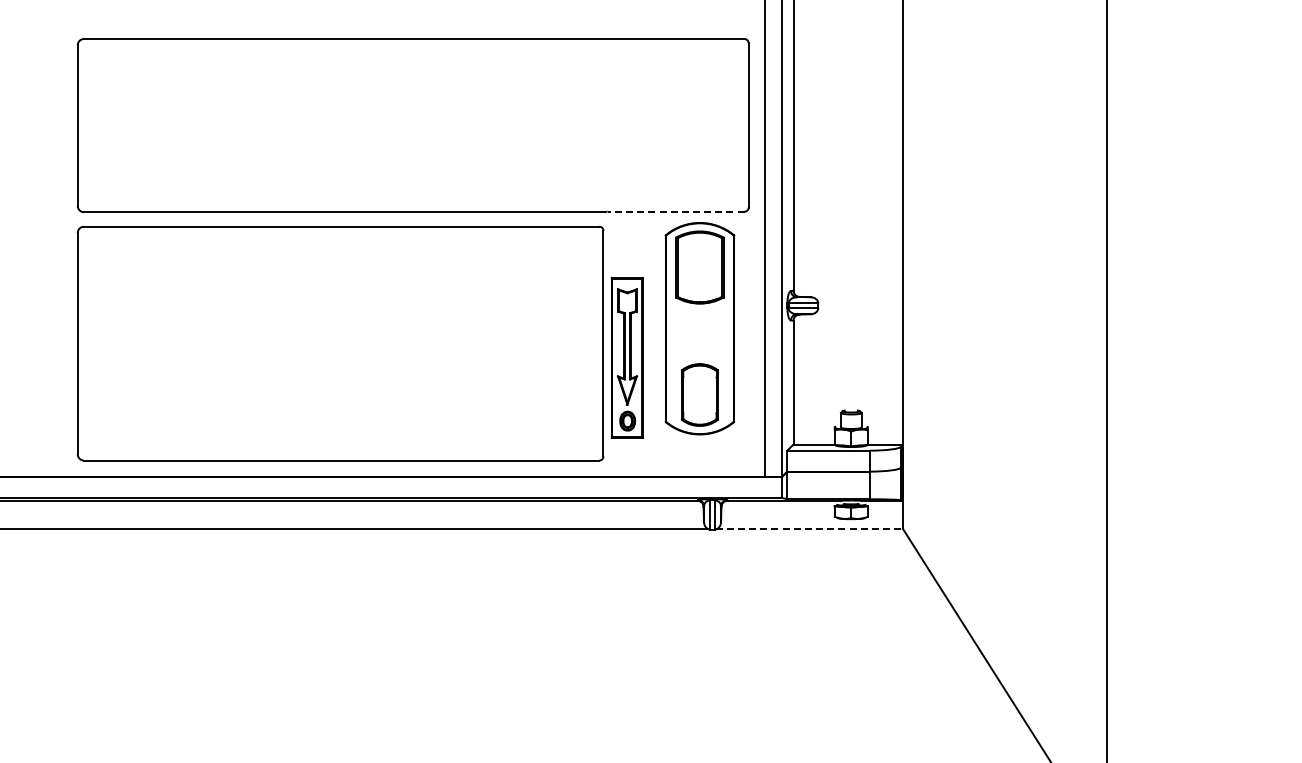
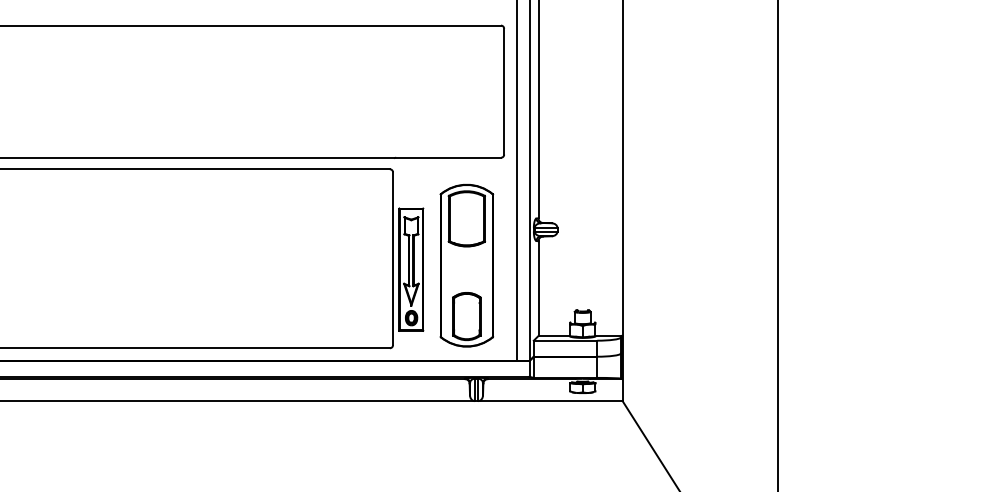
line: (675, 211) -> (448, 157), dashed -> solid
part: (699, 328) -> (466, 265), moved
line: (809, 529) -> (550, 401), dashed -> solid

